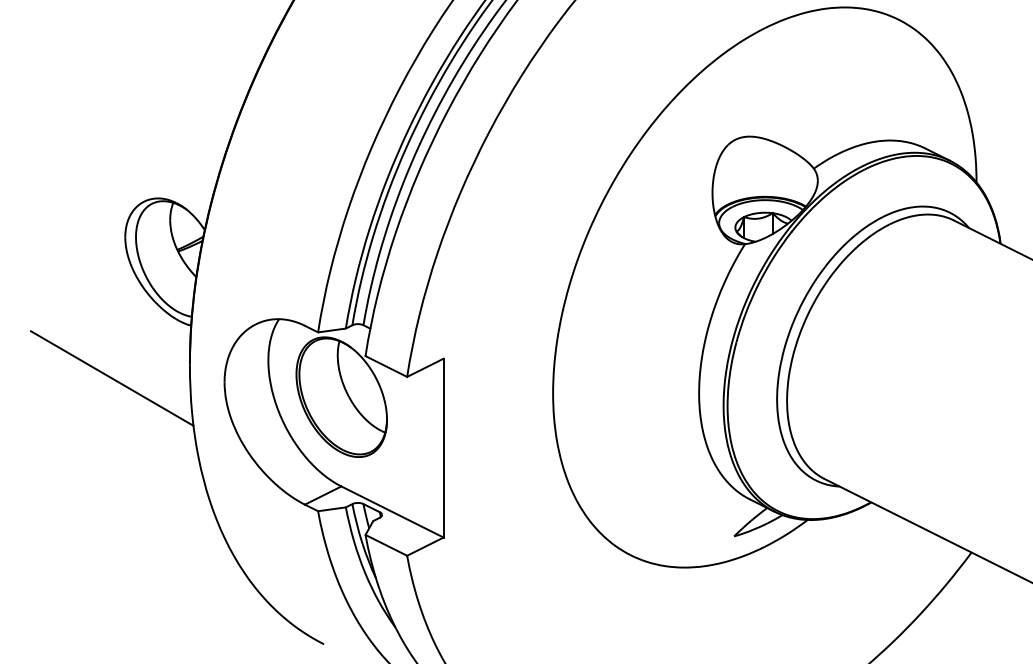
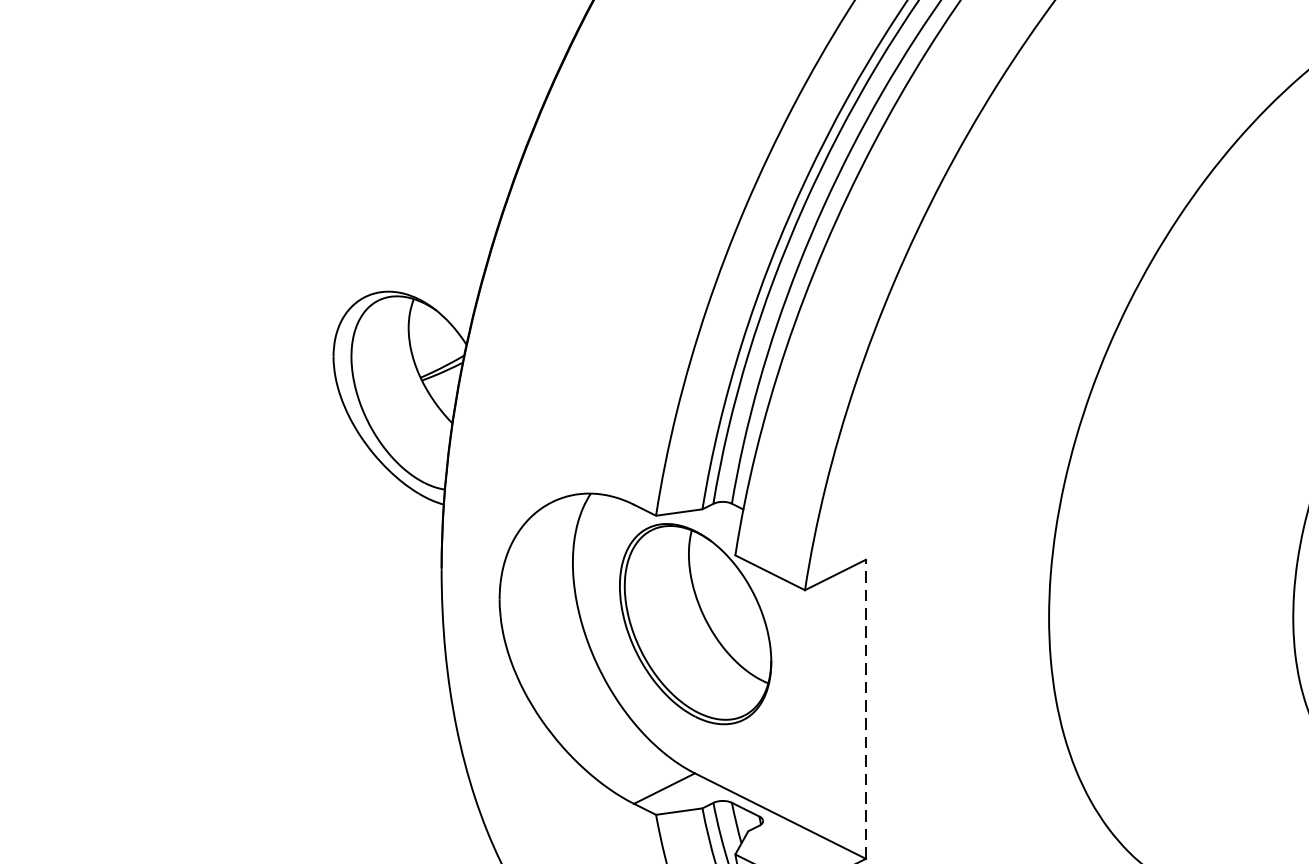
line: (111, 378) -> (310, 592), removed
line: (443, 447) -> (865, 708), solid -> dashed

